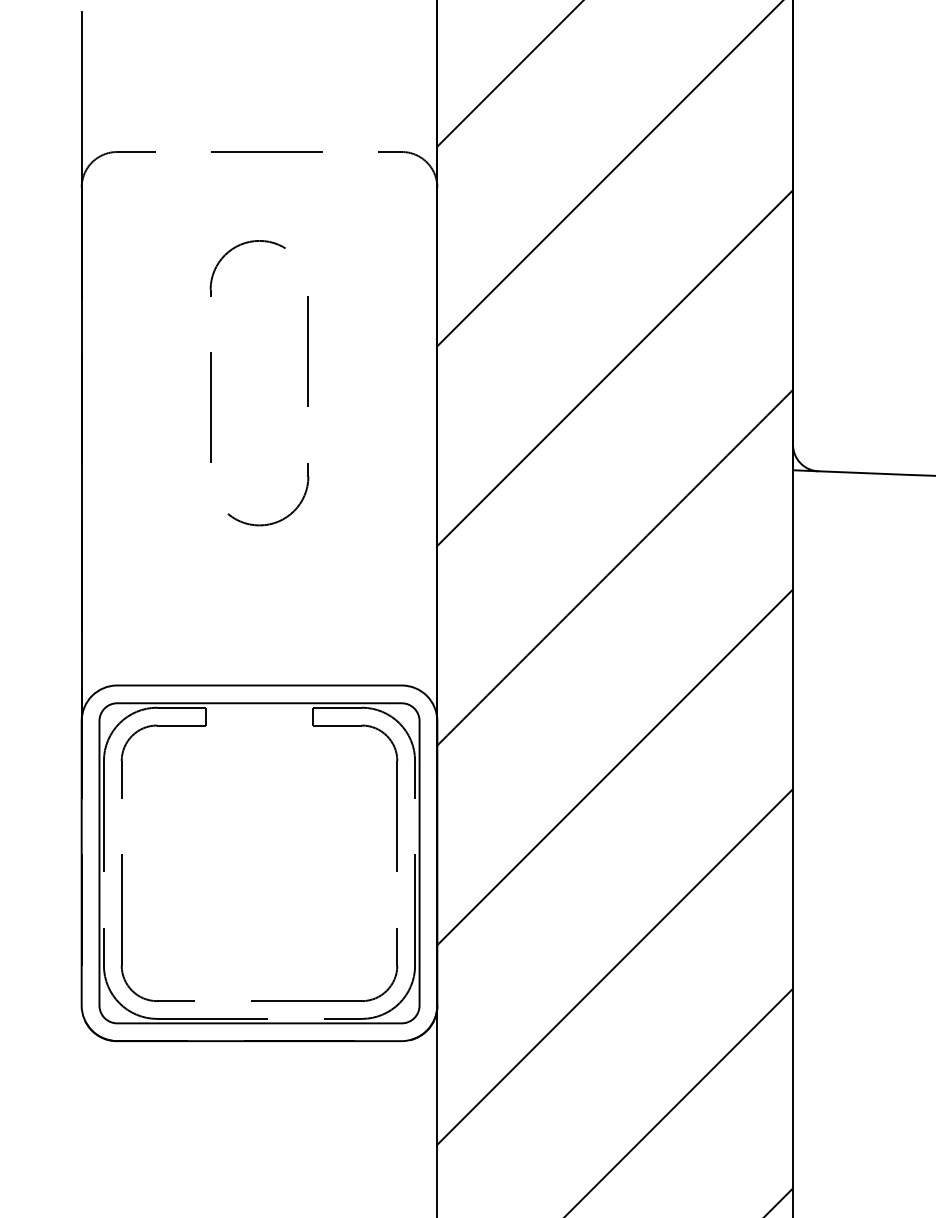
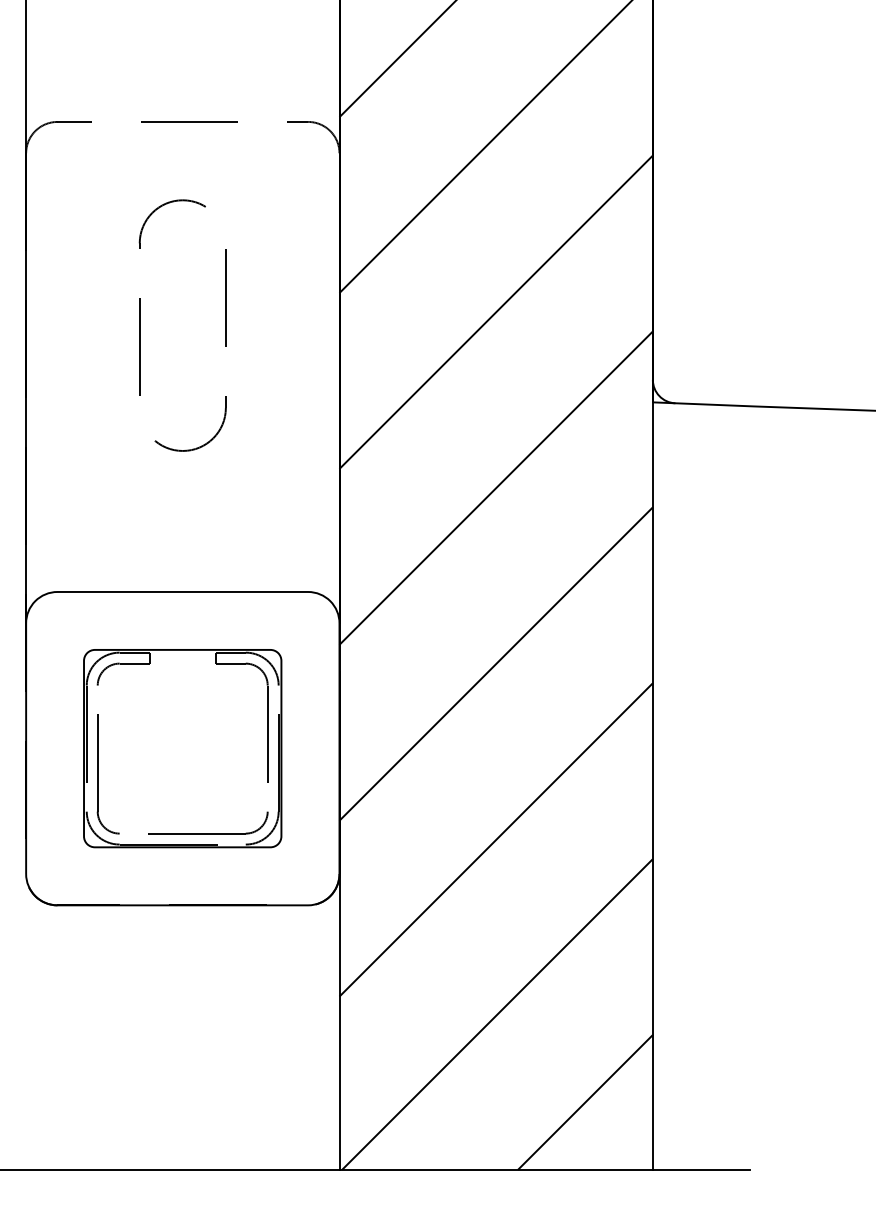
part: (259, 863) -> (182, 748), size x0.7

